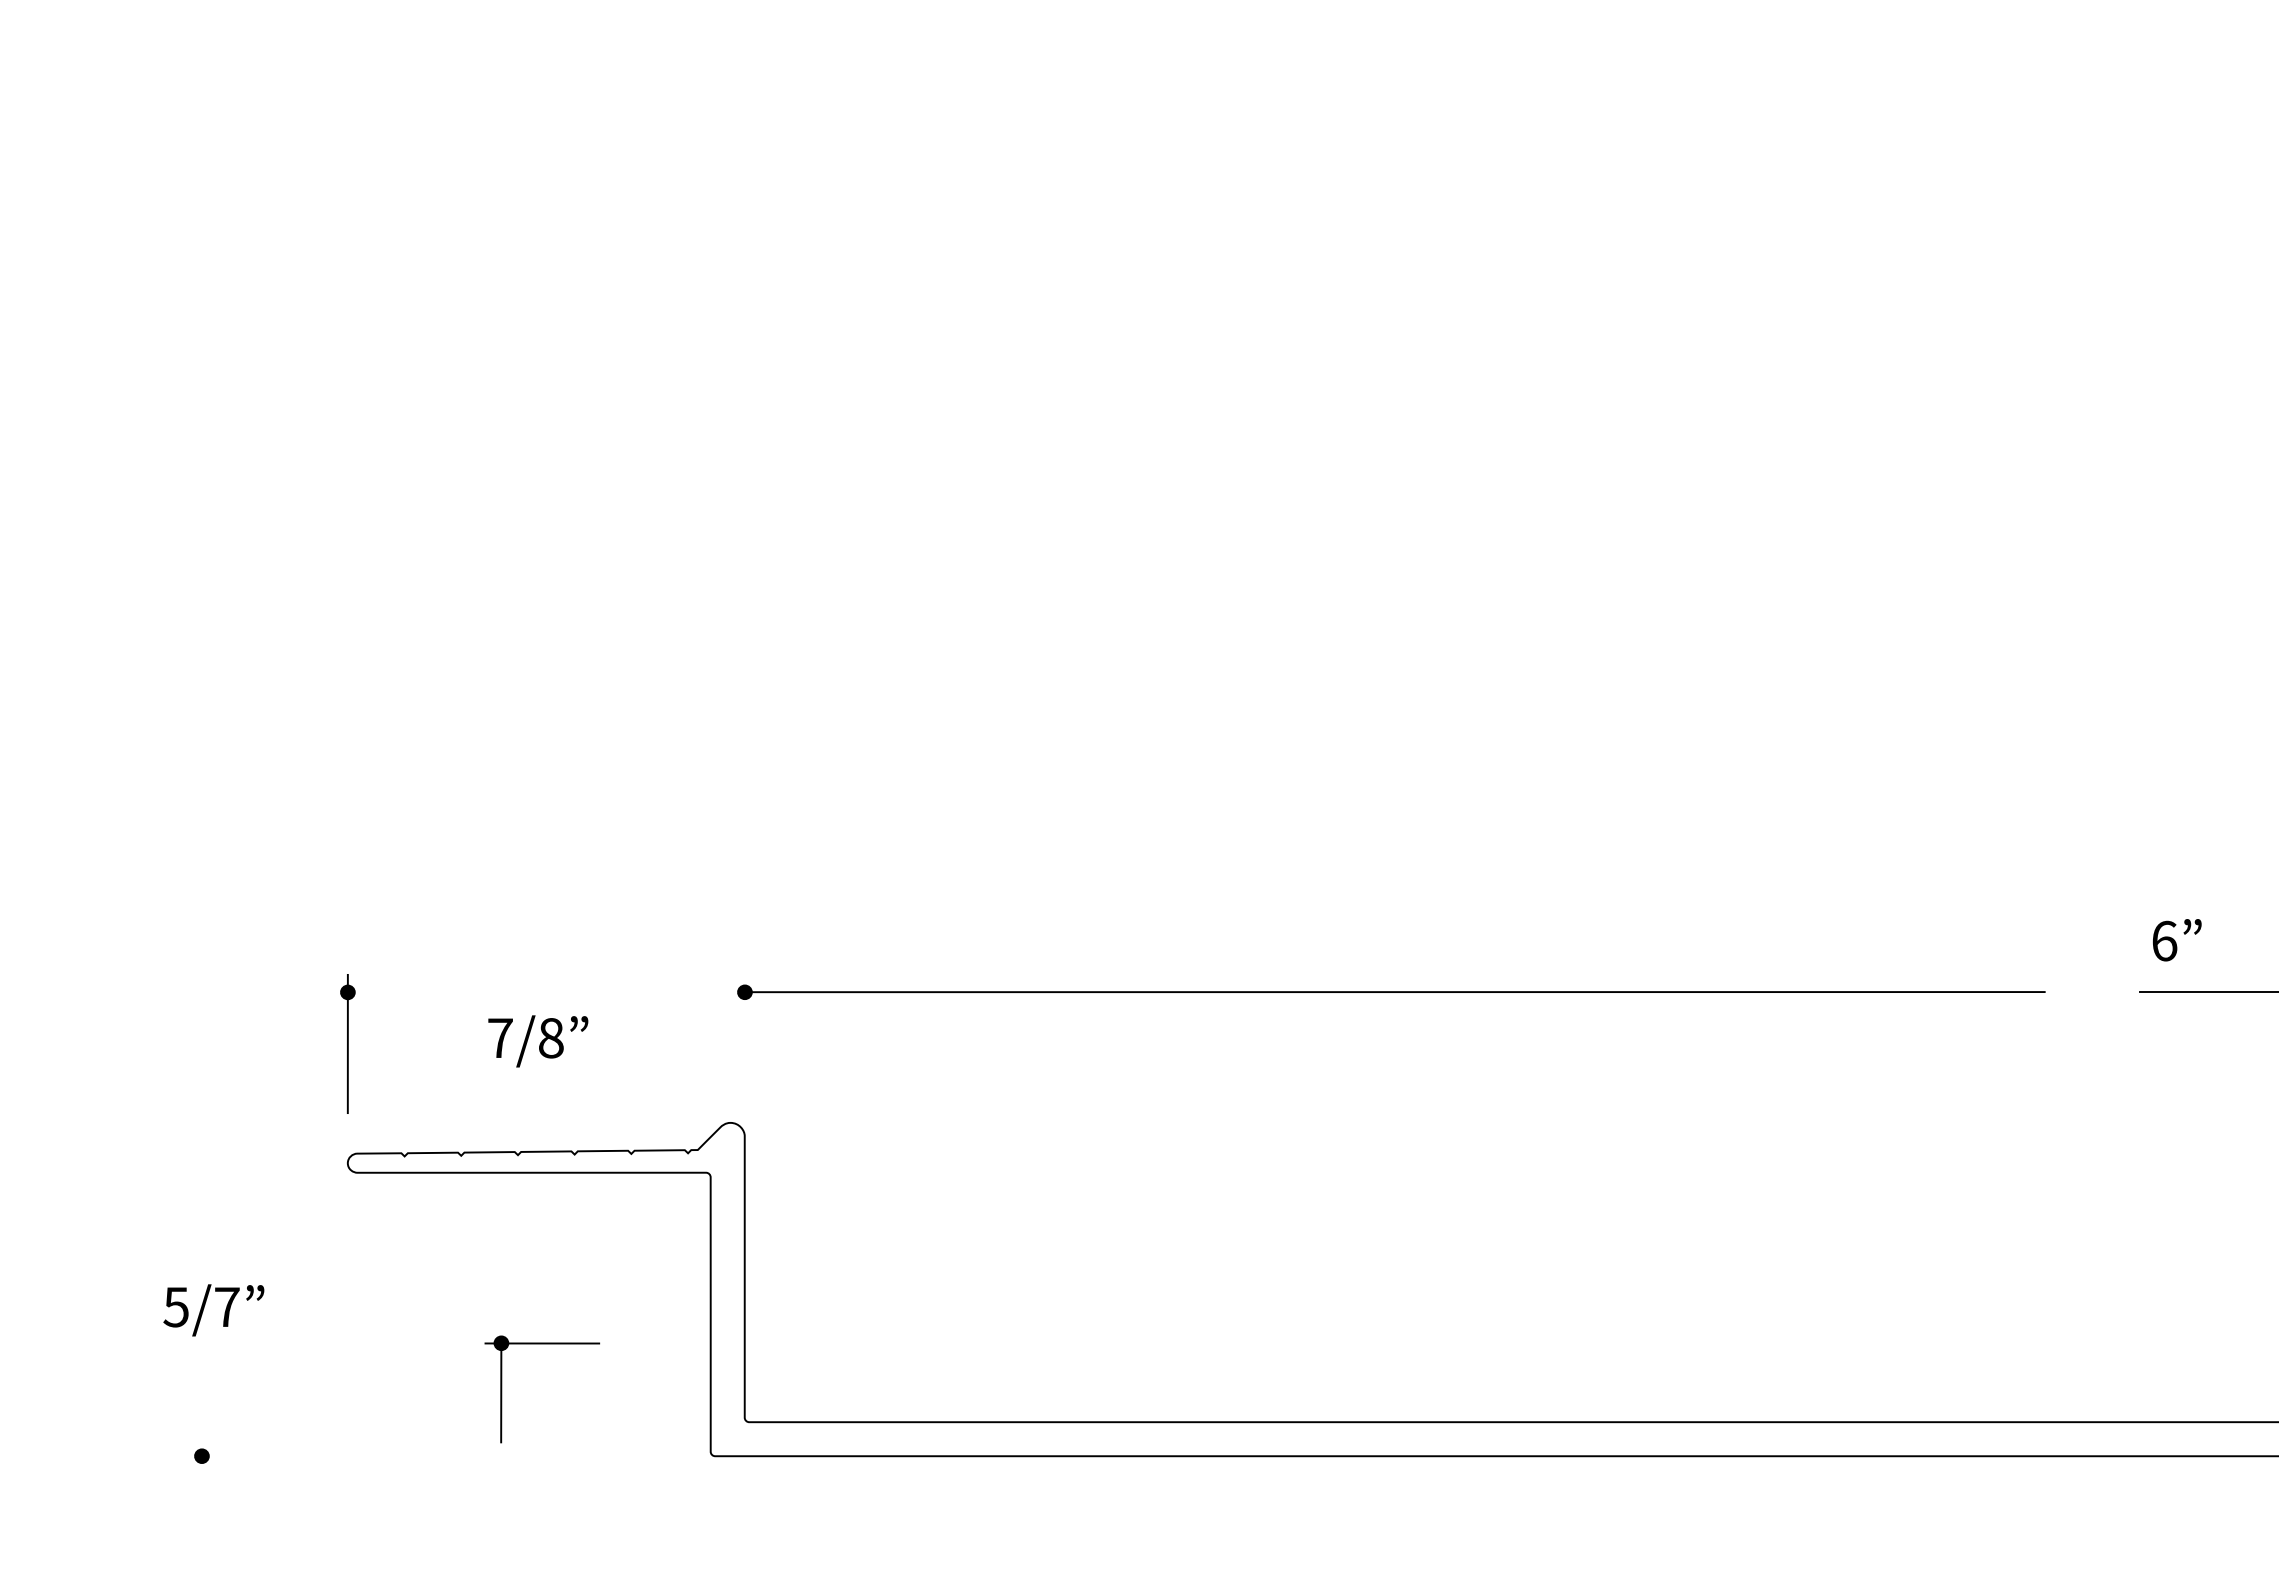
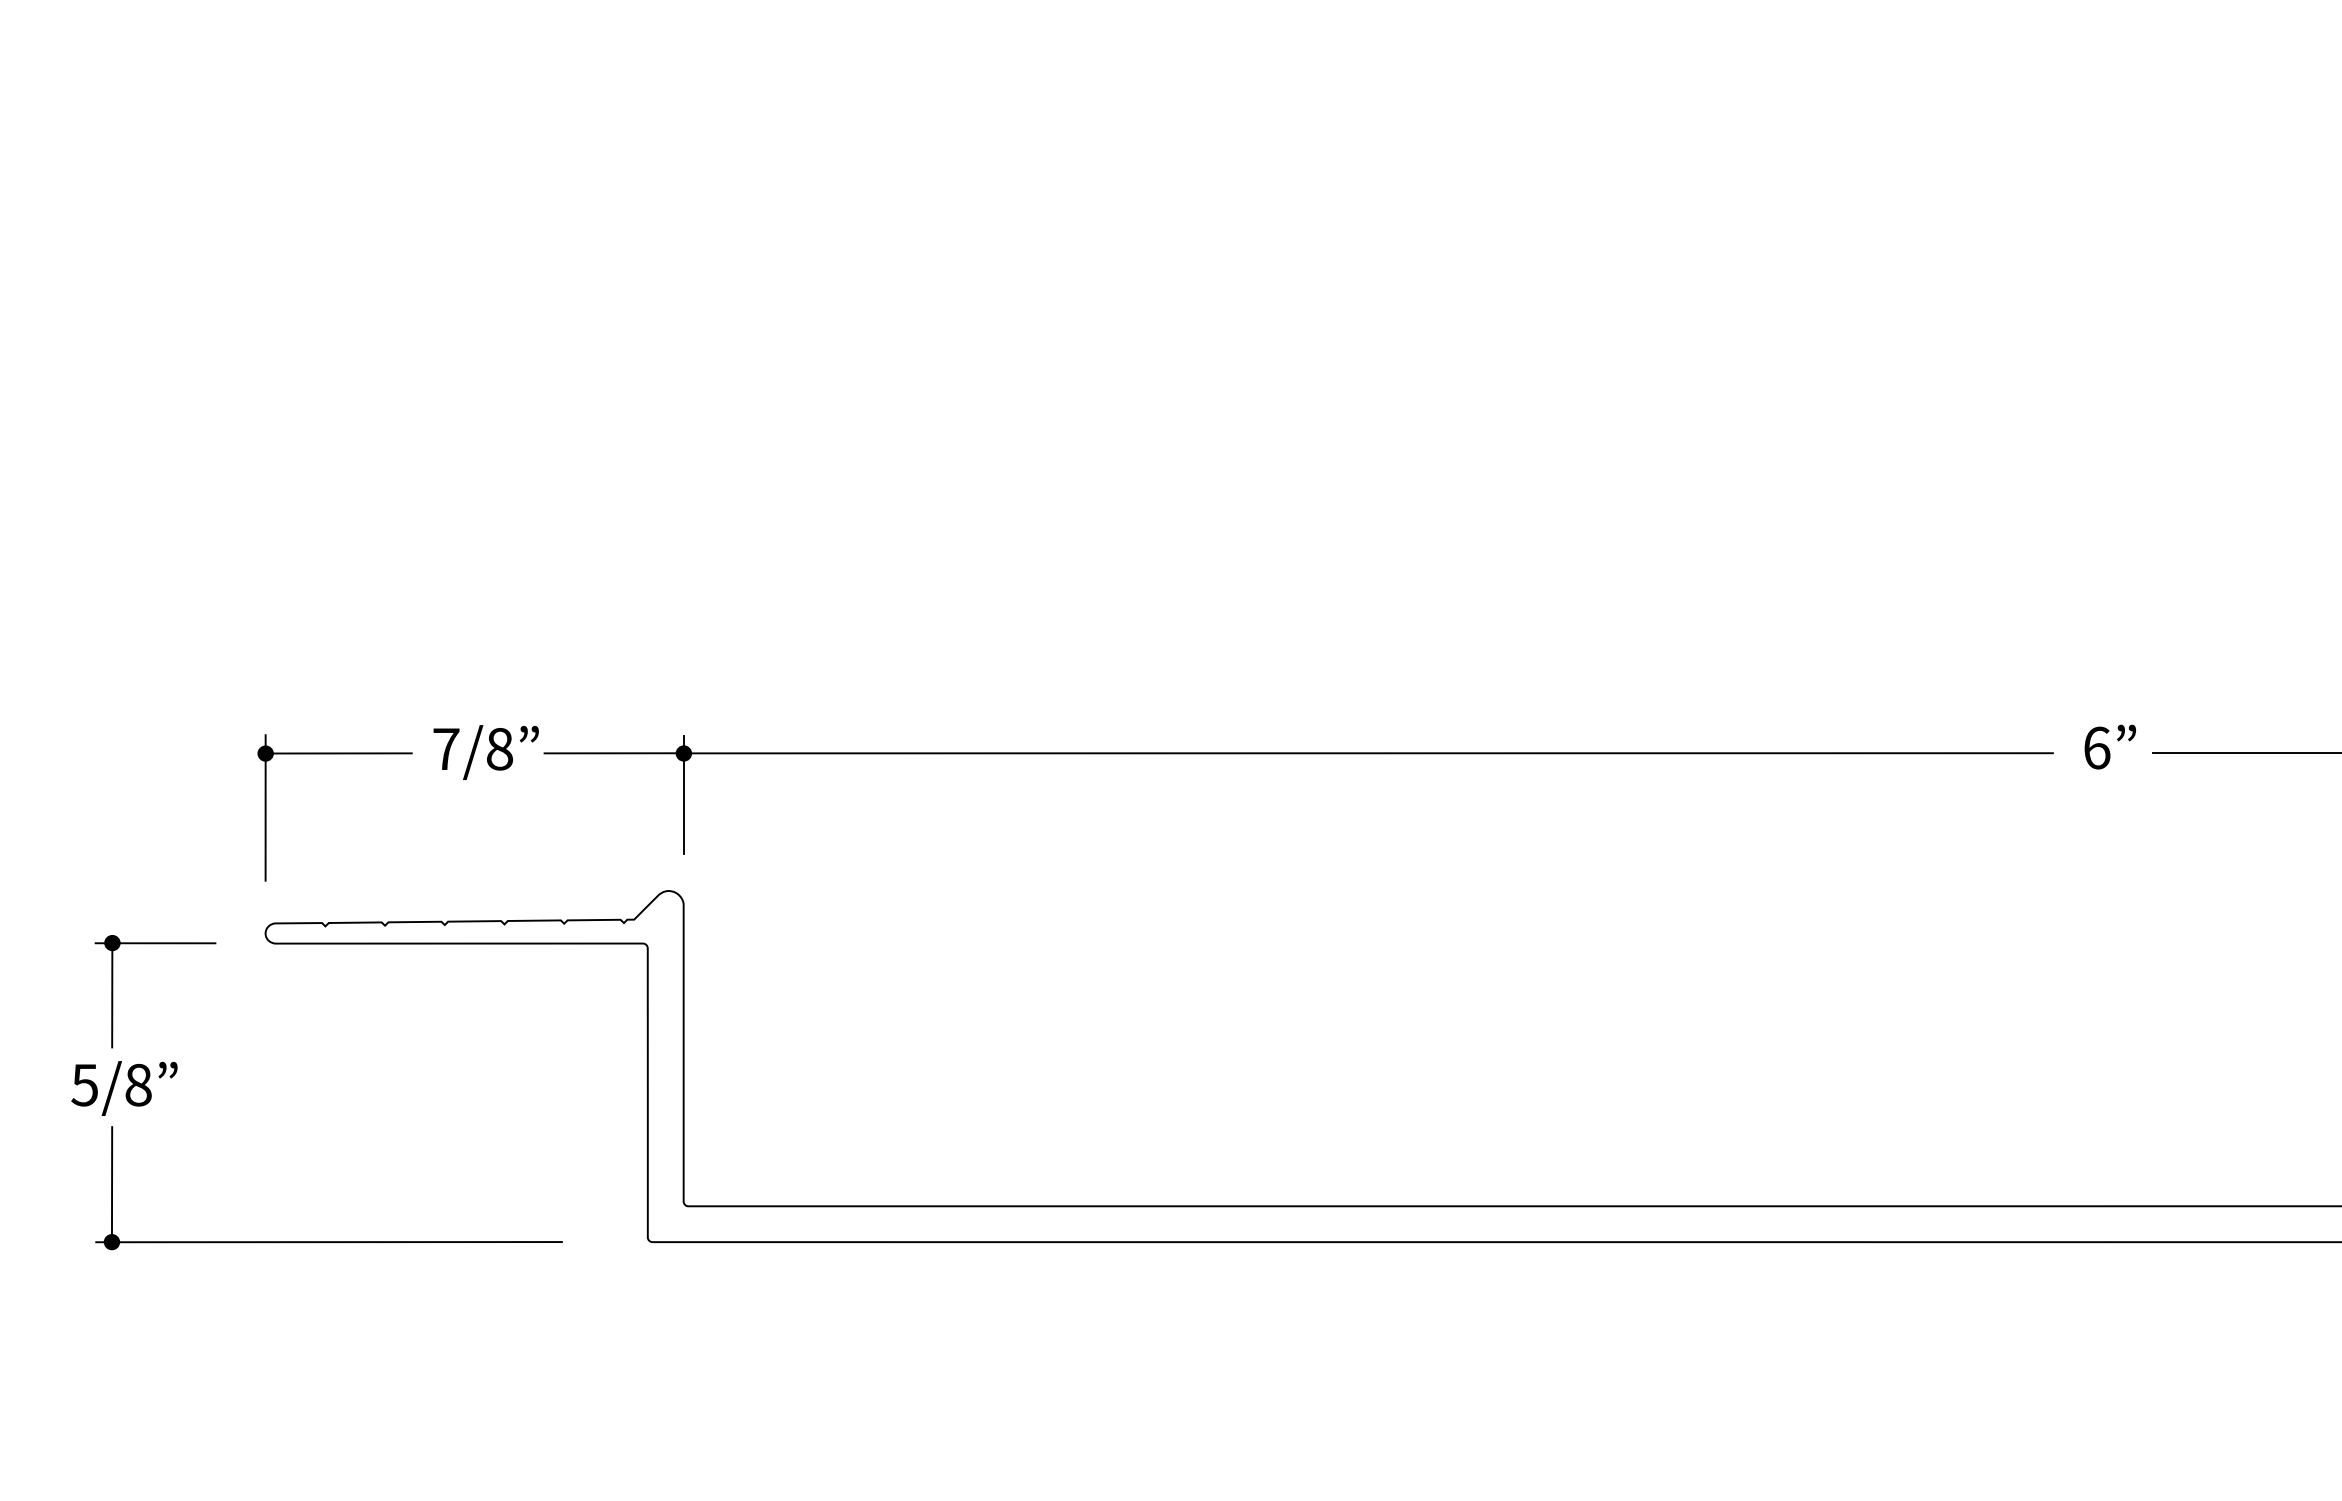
text: (2177, 940) -> (2110, 747), moved
line: (419, 992) -> (341, 753), added
line: (675, 992) -> (610, 753), added
line: (744, 1031) -> (683, 794), added
text: (538, 1041) -> (486, 752), moved
text: (227, 1307) -> (138, 1085), 5/7 -> 5/8
part: (502, 1389) -> (113, 991), moved
line: (201, 1398) -> (111, 1181), added
line: (408, 1456) -> (329, 1242), added

